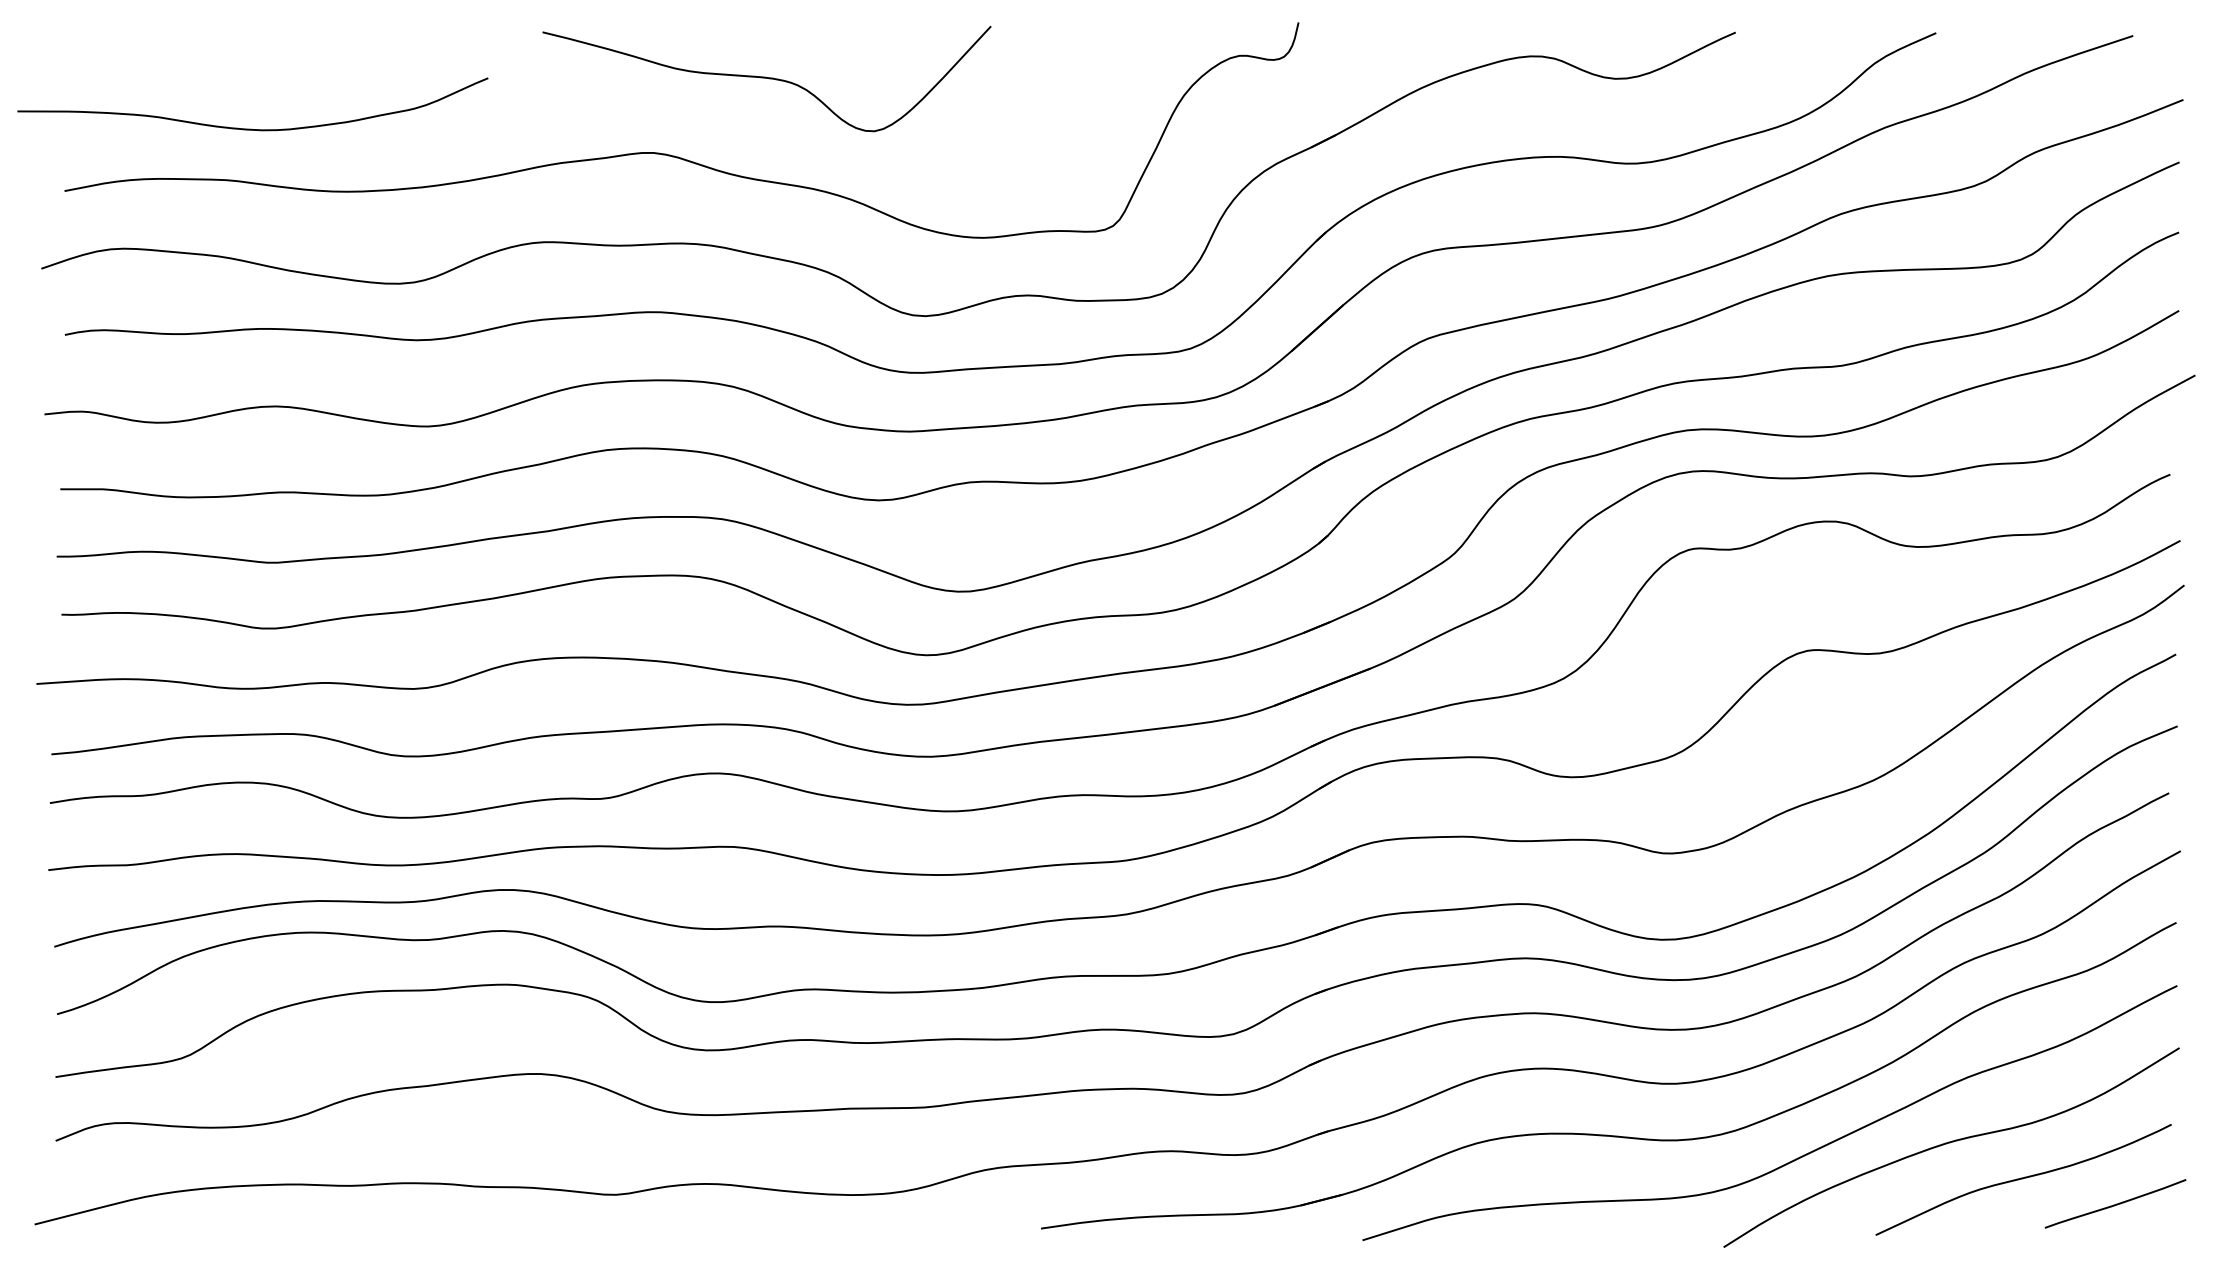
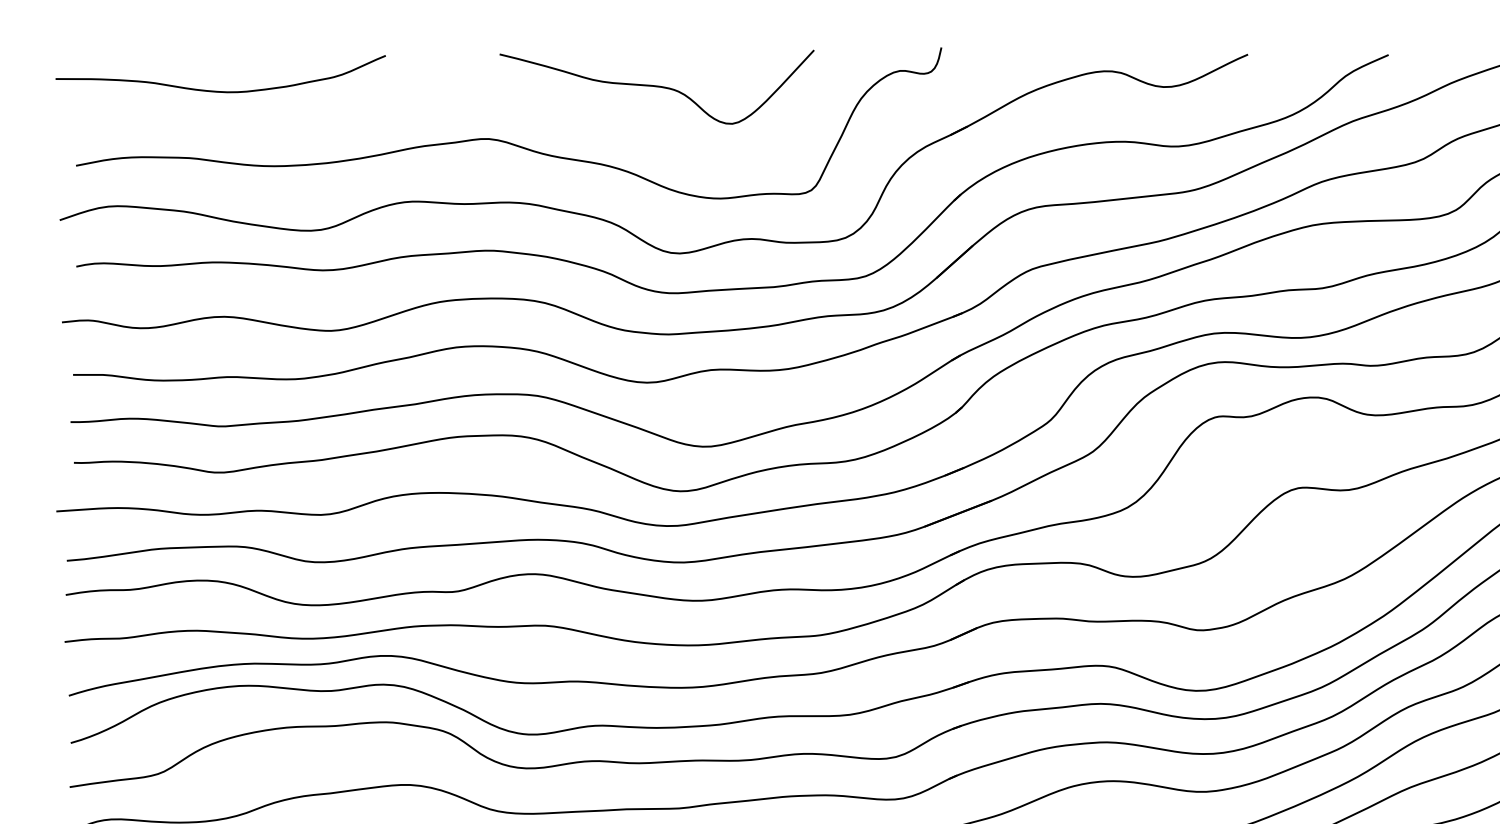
curve: (766, 78) -> (656, 86), moved
curve: (251, 128) -> (219, 91), moved

